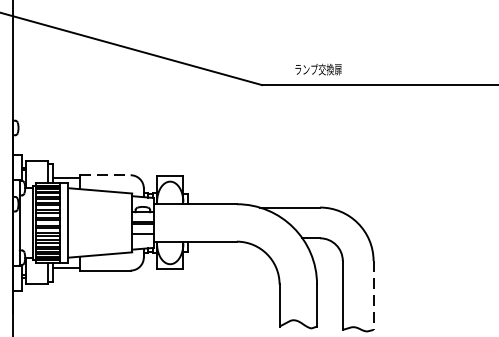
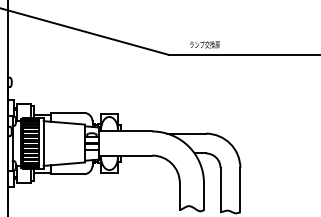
line: (106, 174) -> (68, 112), dashed -> solid
line: (373, 295) -> (240, 190), dashed -> solid

